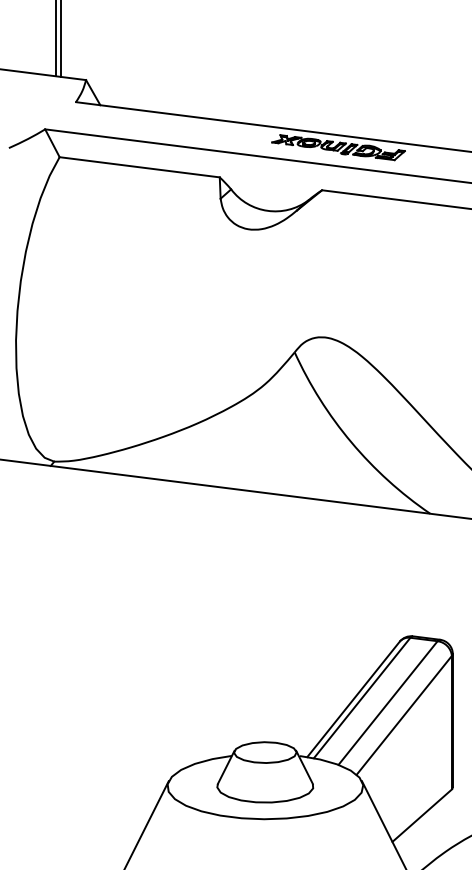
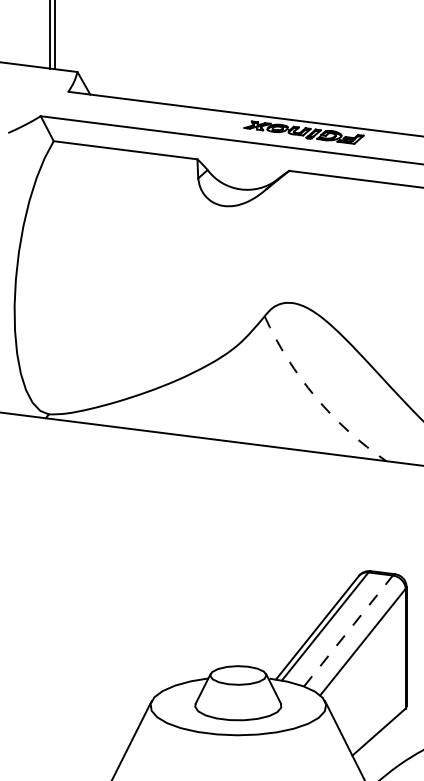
arc: (351, 442) -> (315, 397), solid -> dashed
line: (388, 702) -> (348, 630), solid -> dashed

